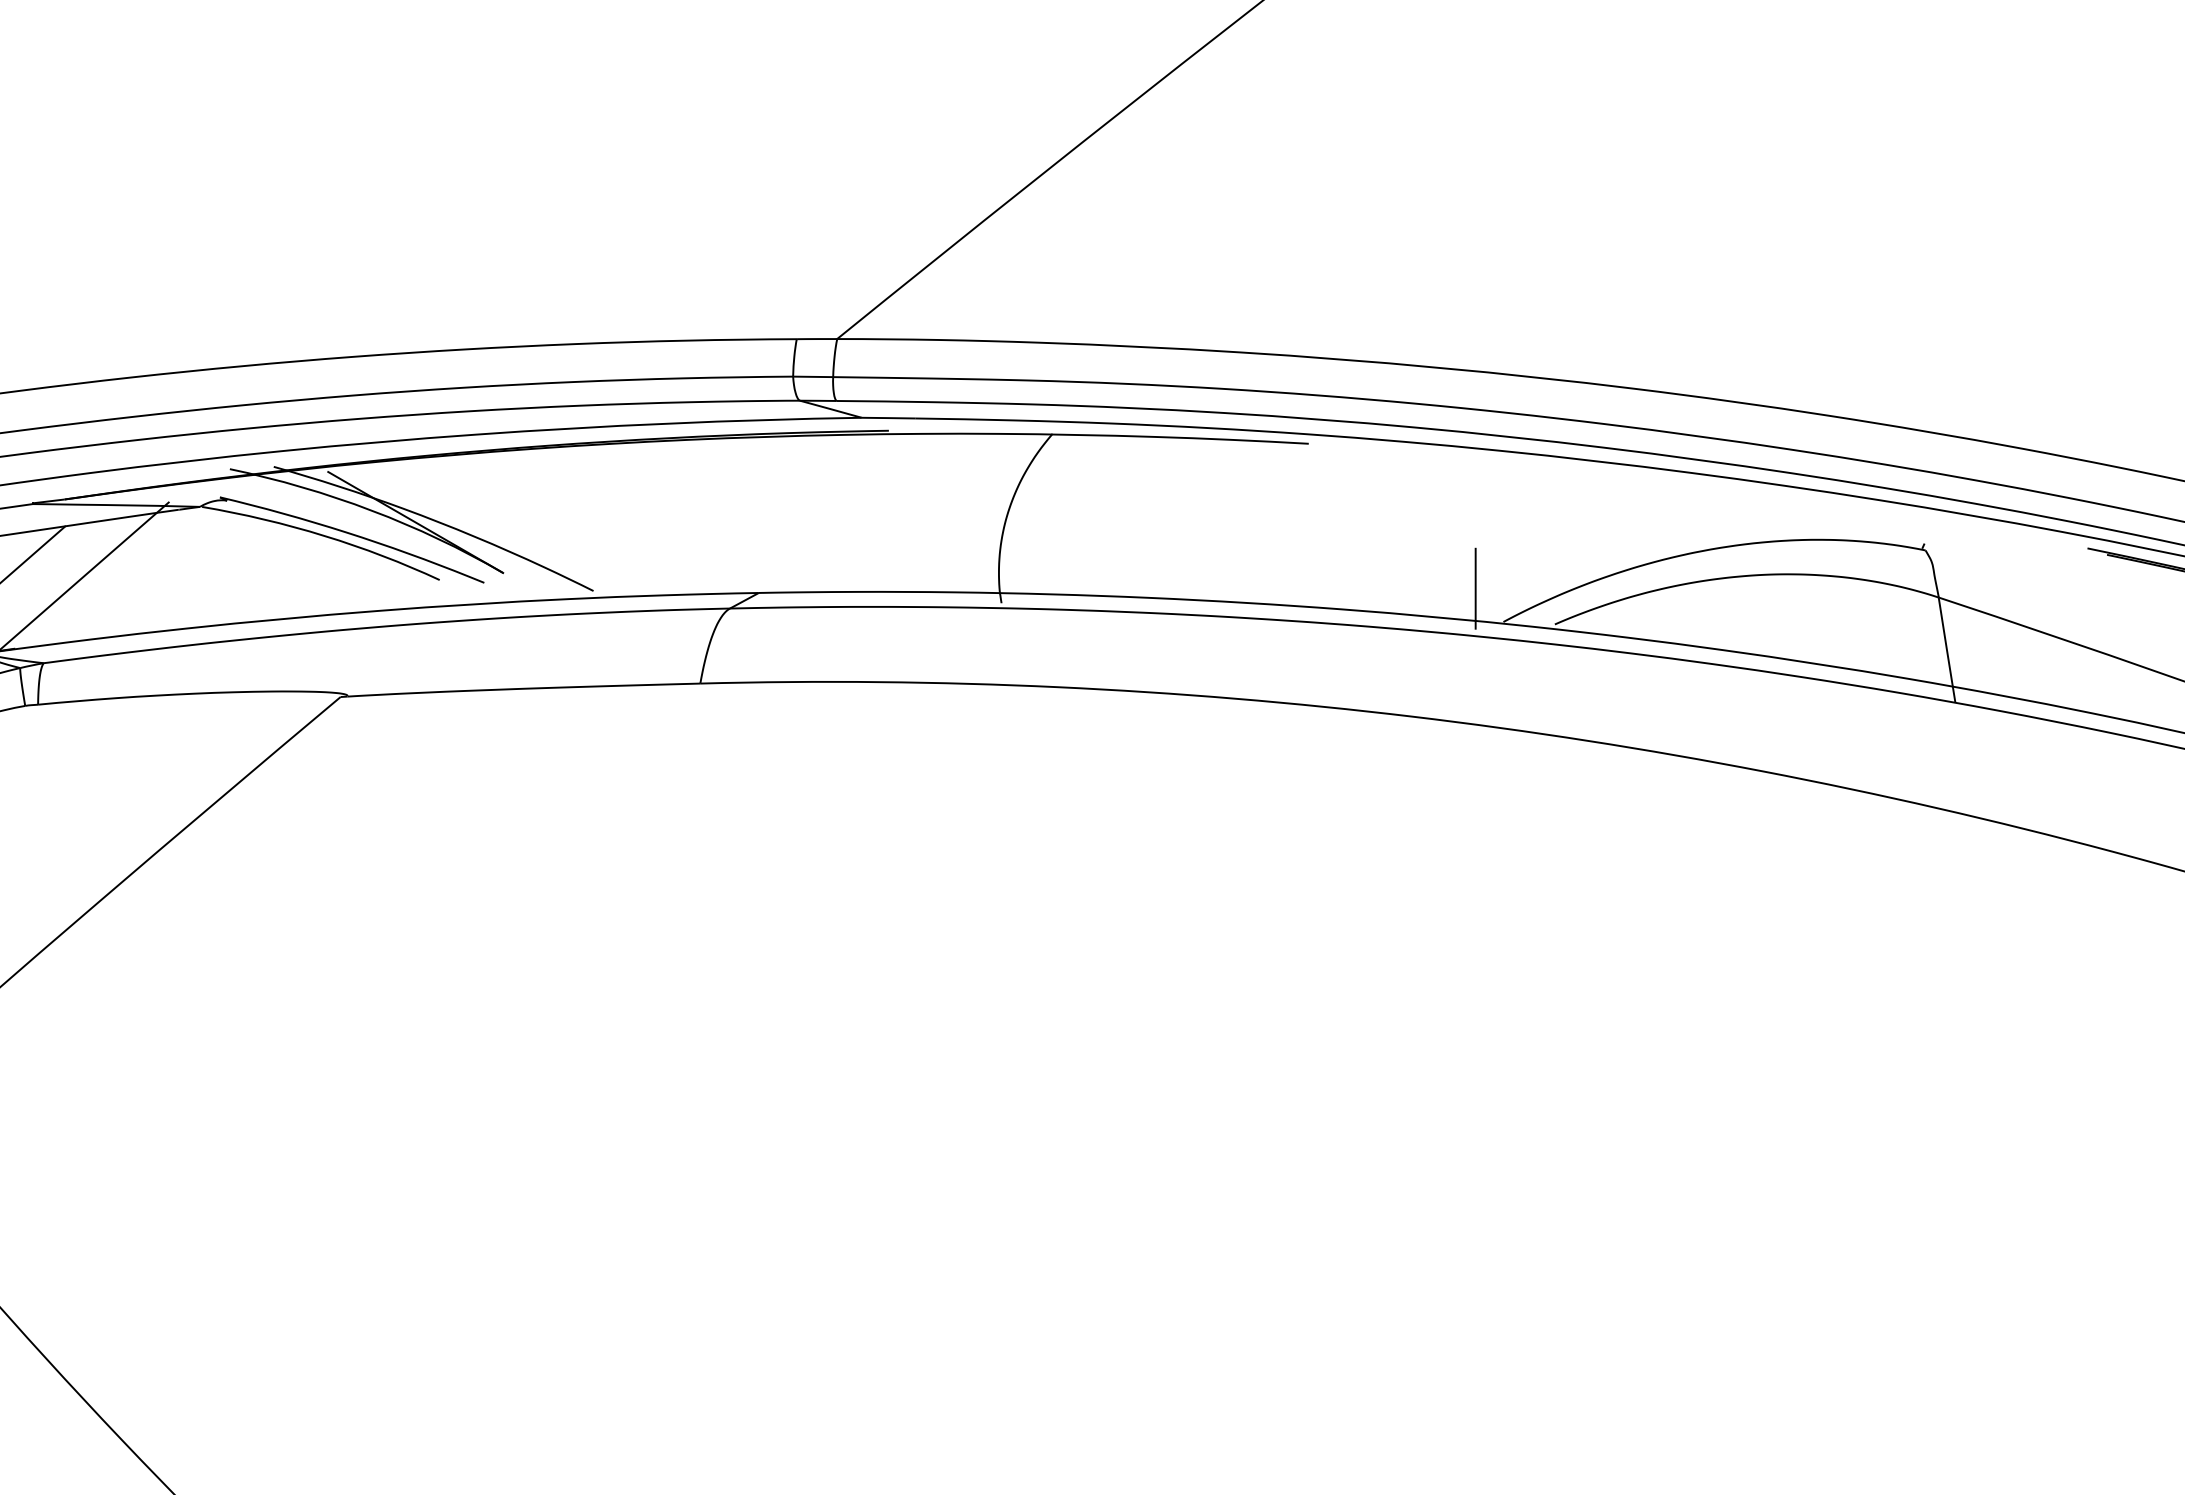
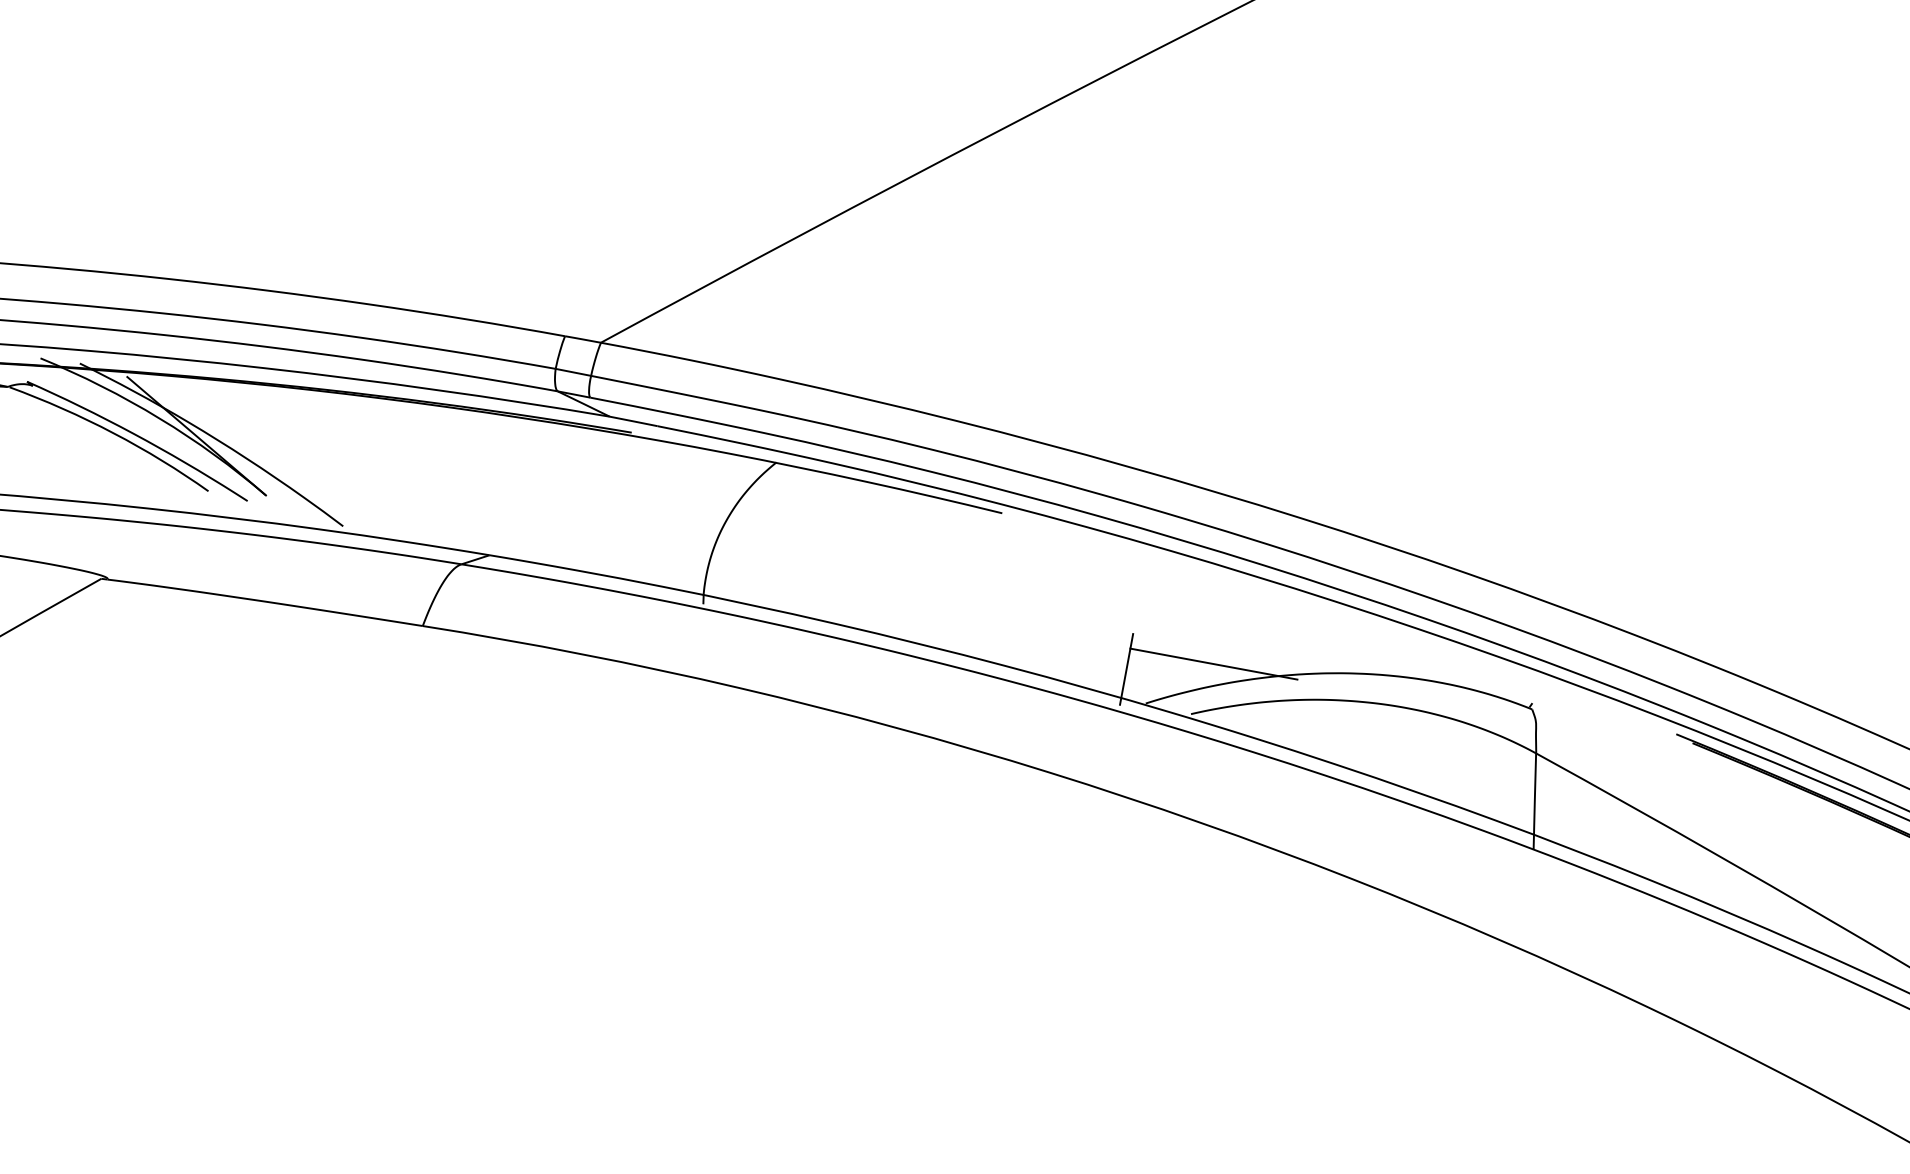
line: (1569, 565) -> (1213, 664), added

